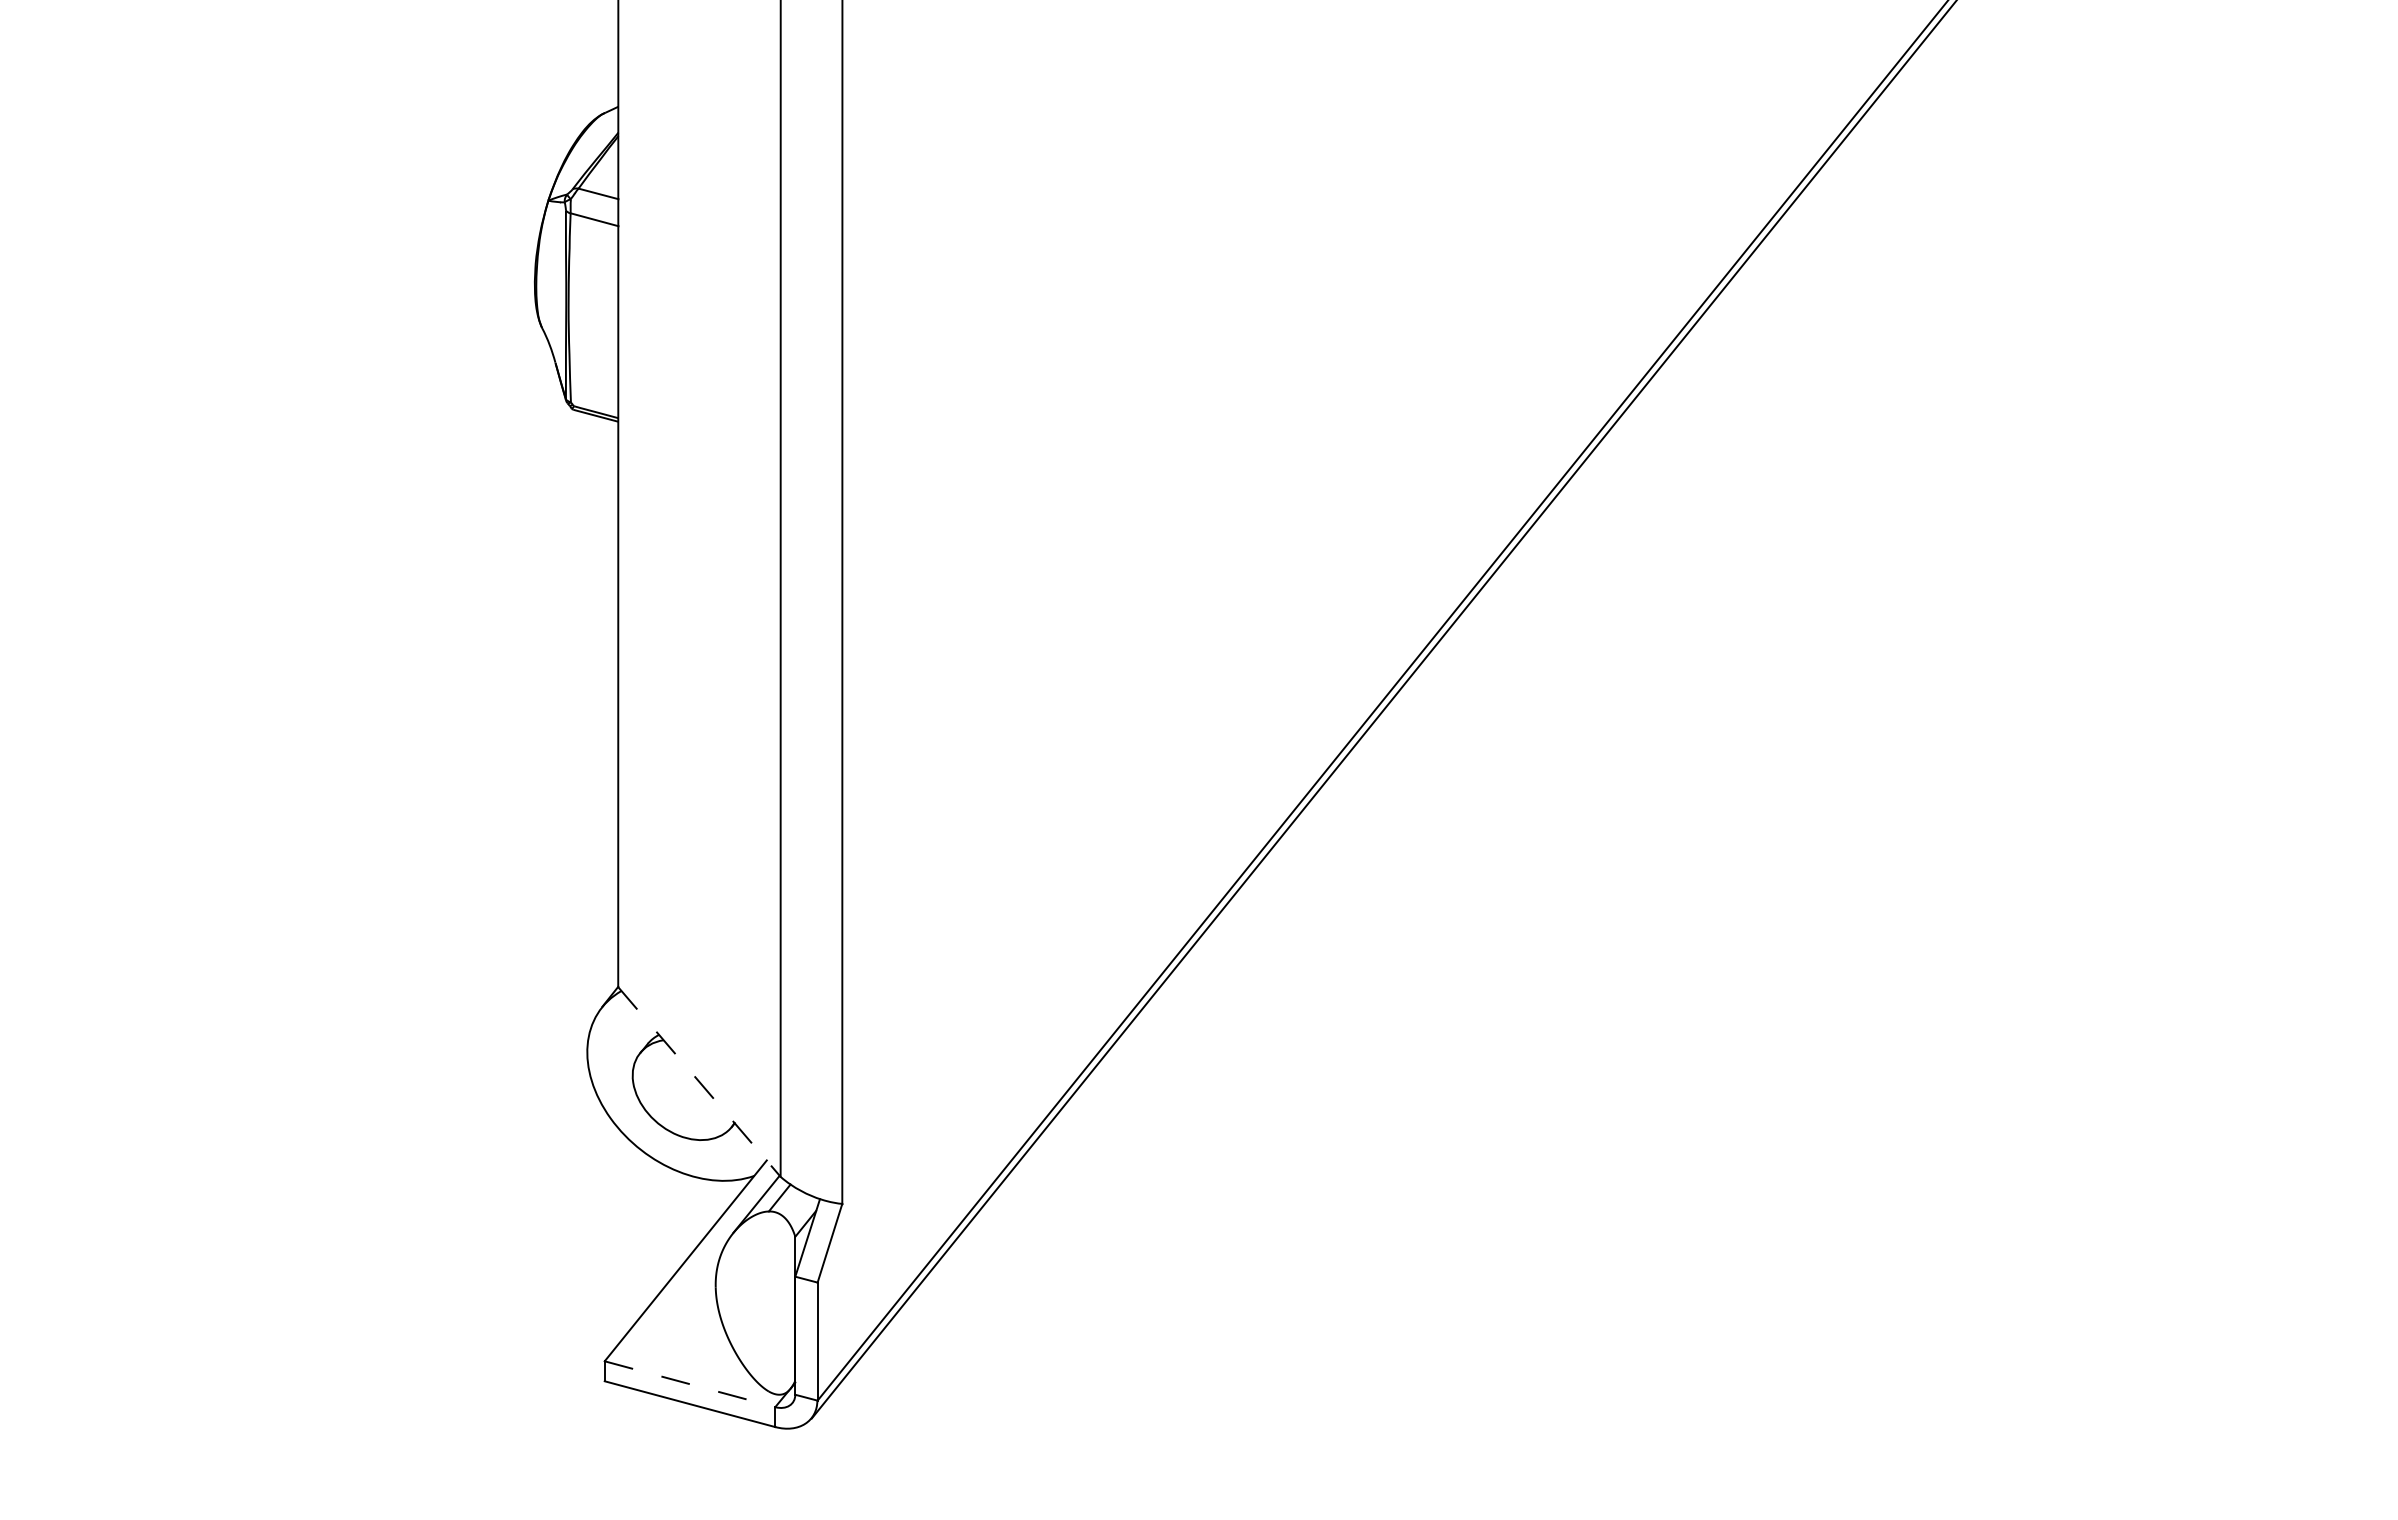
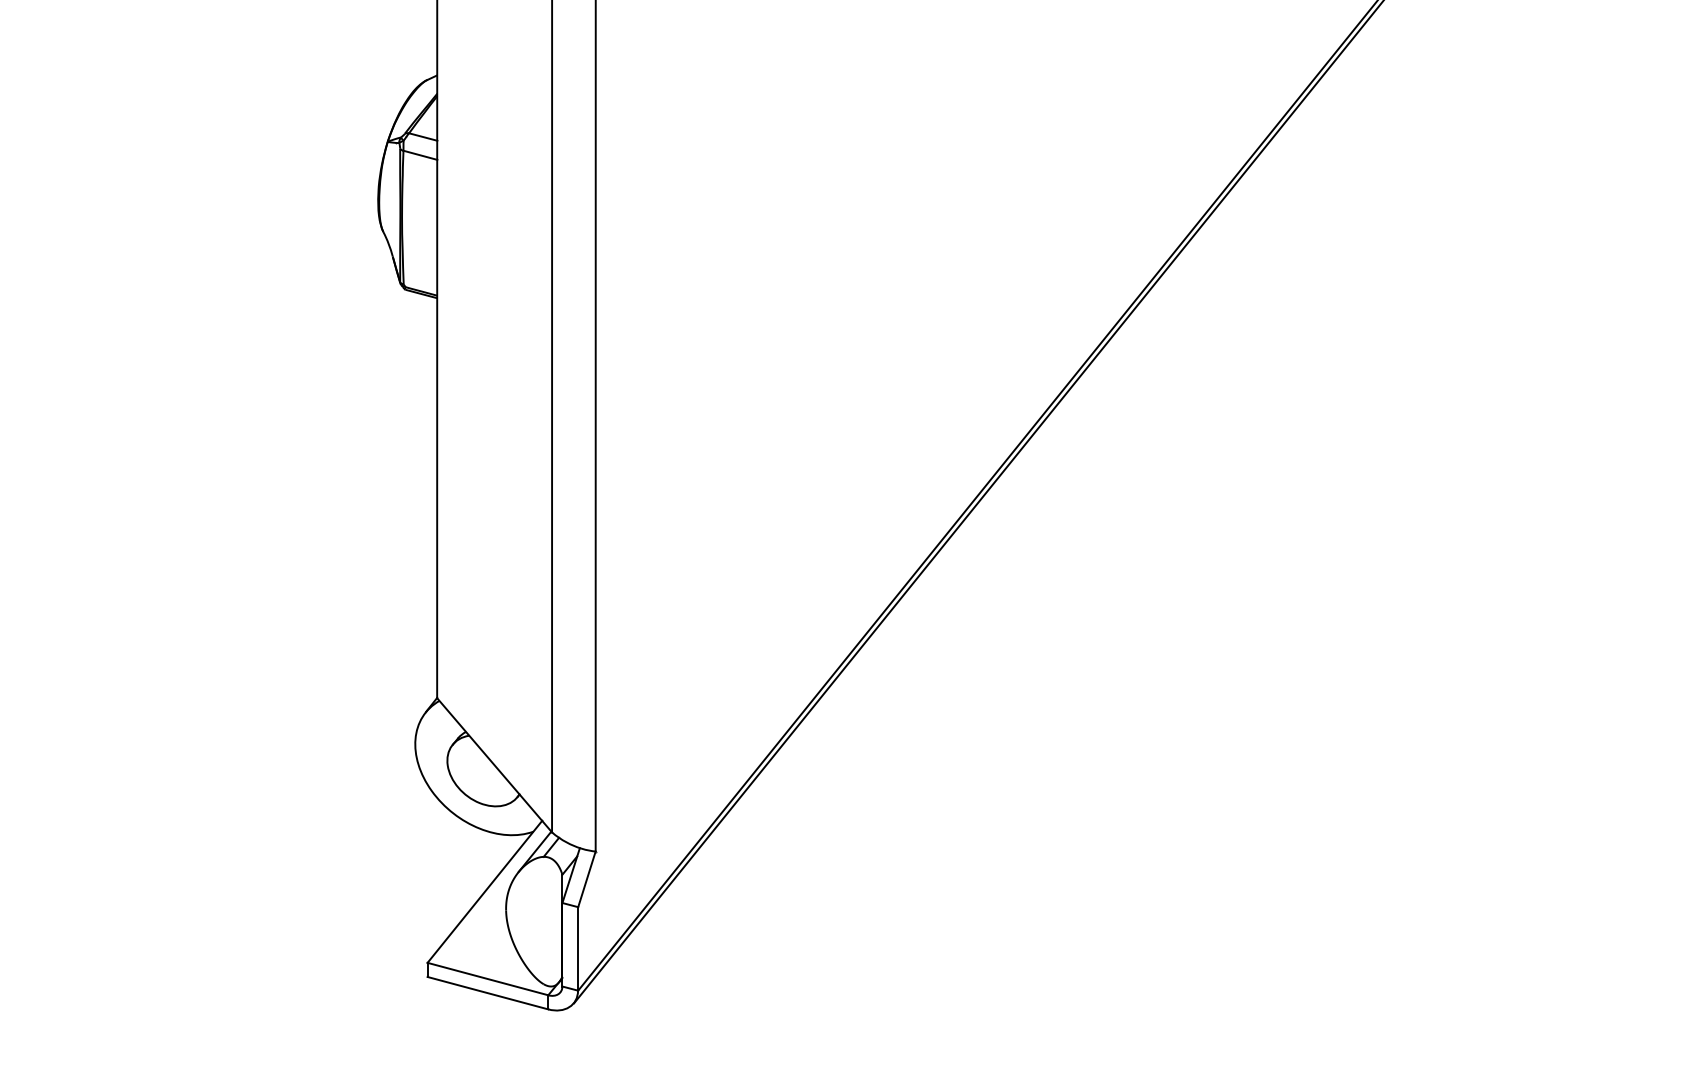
line: (699, 1082) -> (494, 765), dashed -> solid
line: (690, 1384) -> (488, 979), dashed -> solid

